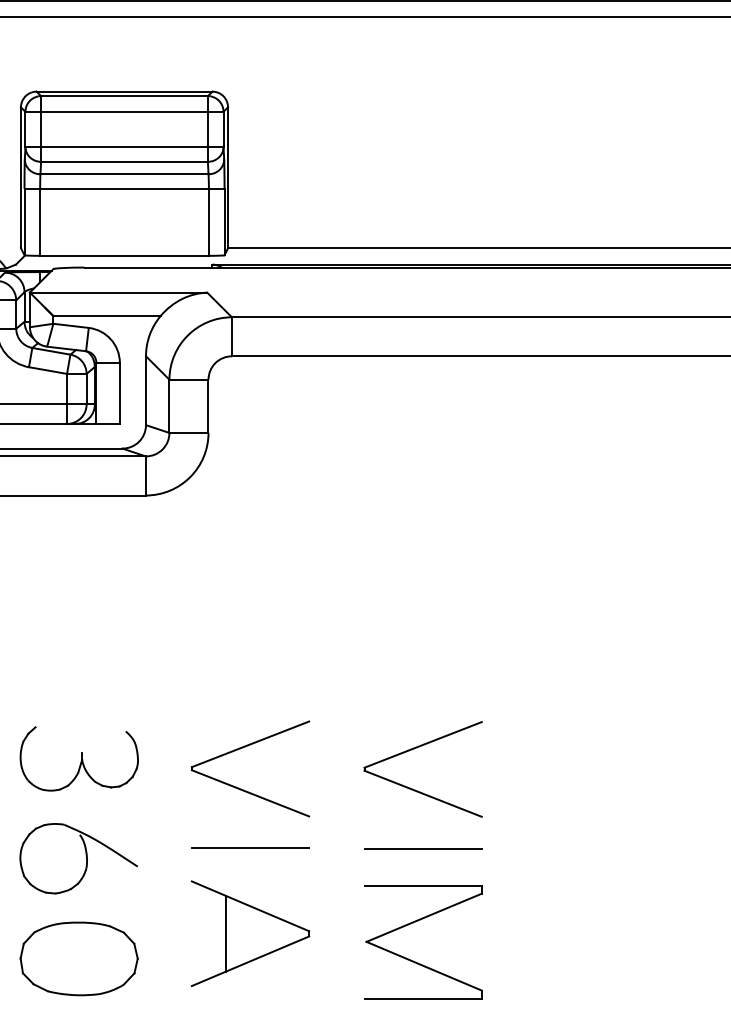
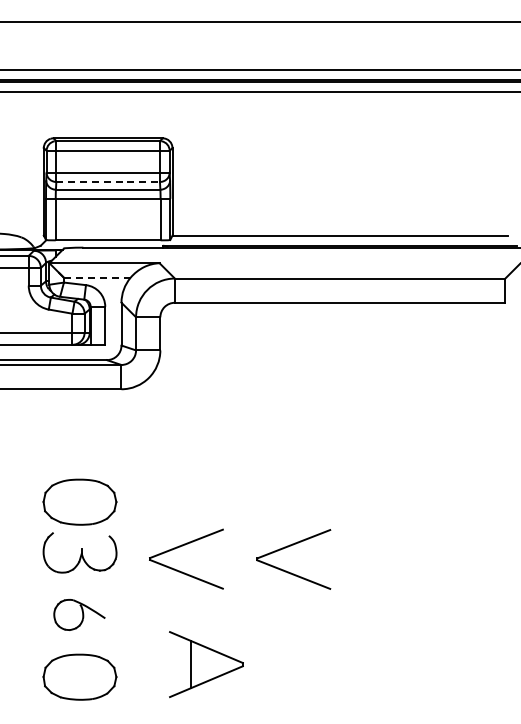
line: (125, 161) -> (108, 181), solid -> dashed
line: (105, 315) -> (96, 277), solid -> dashed
part: (78, 676) -> (79, 501), added
line: (250, 848) -> (186, 608), removed
line: (422, 848) -> (293, 608), removed
part: (78, 857) -> (79, 614), size x0.7
part: (414, 923) -> (288, 655), removed
part: (250, 933) -> (206, 664), moved

